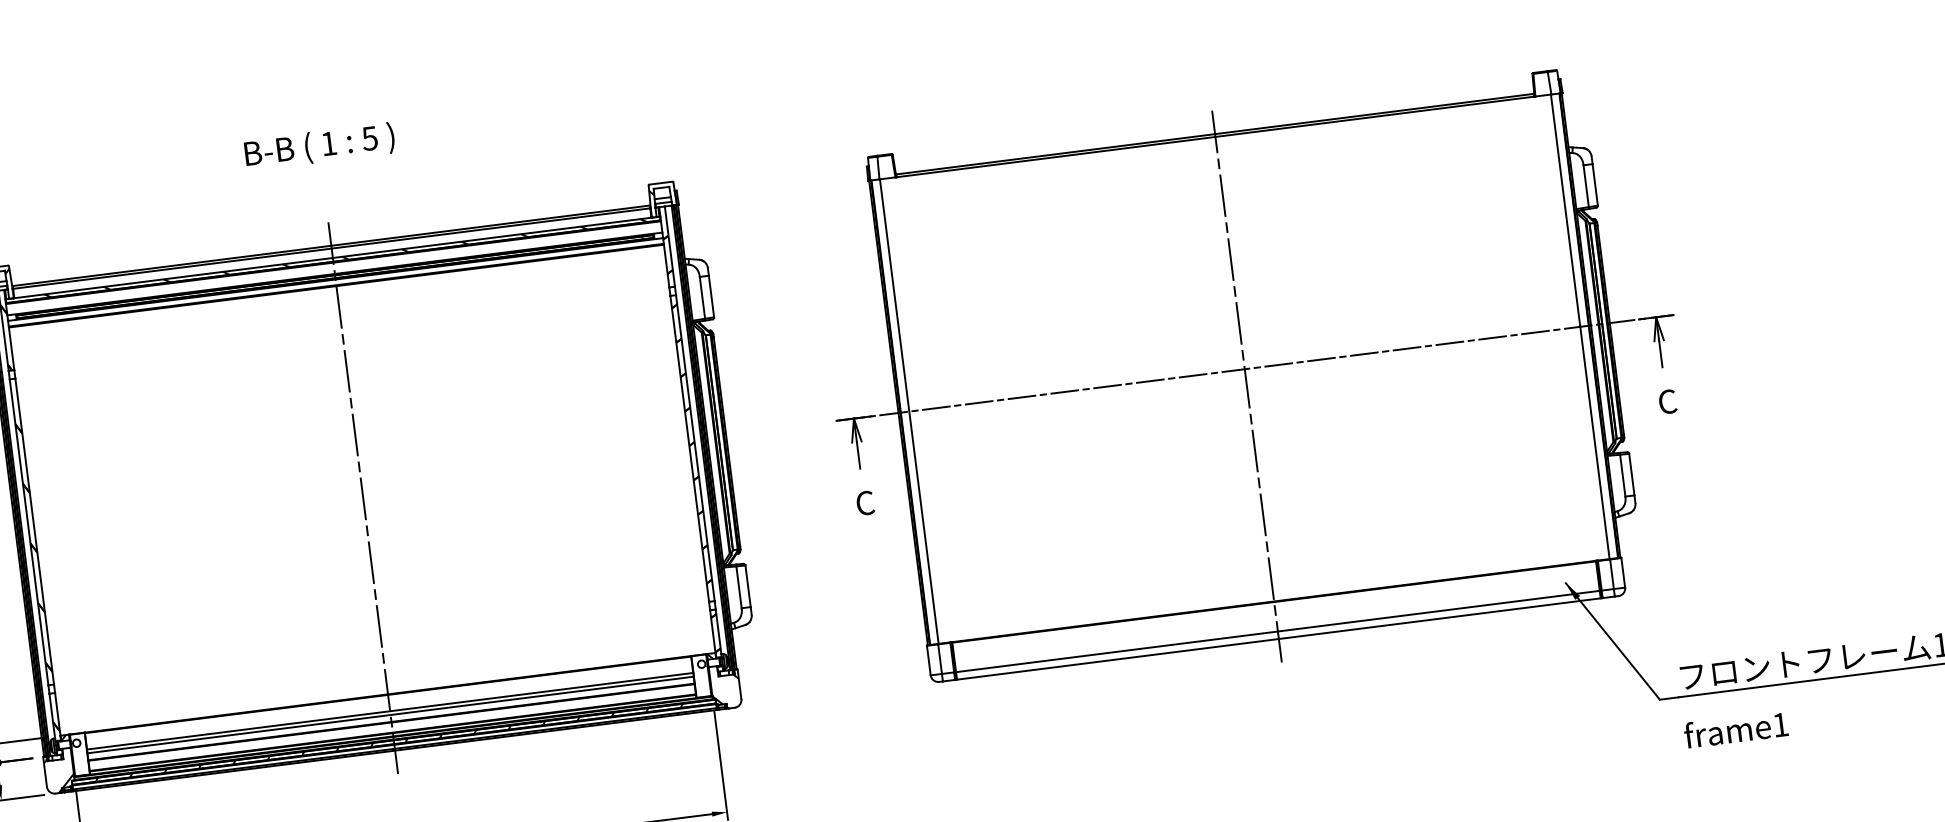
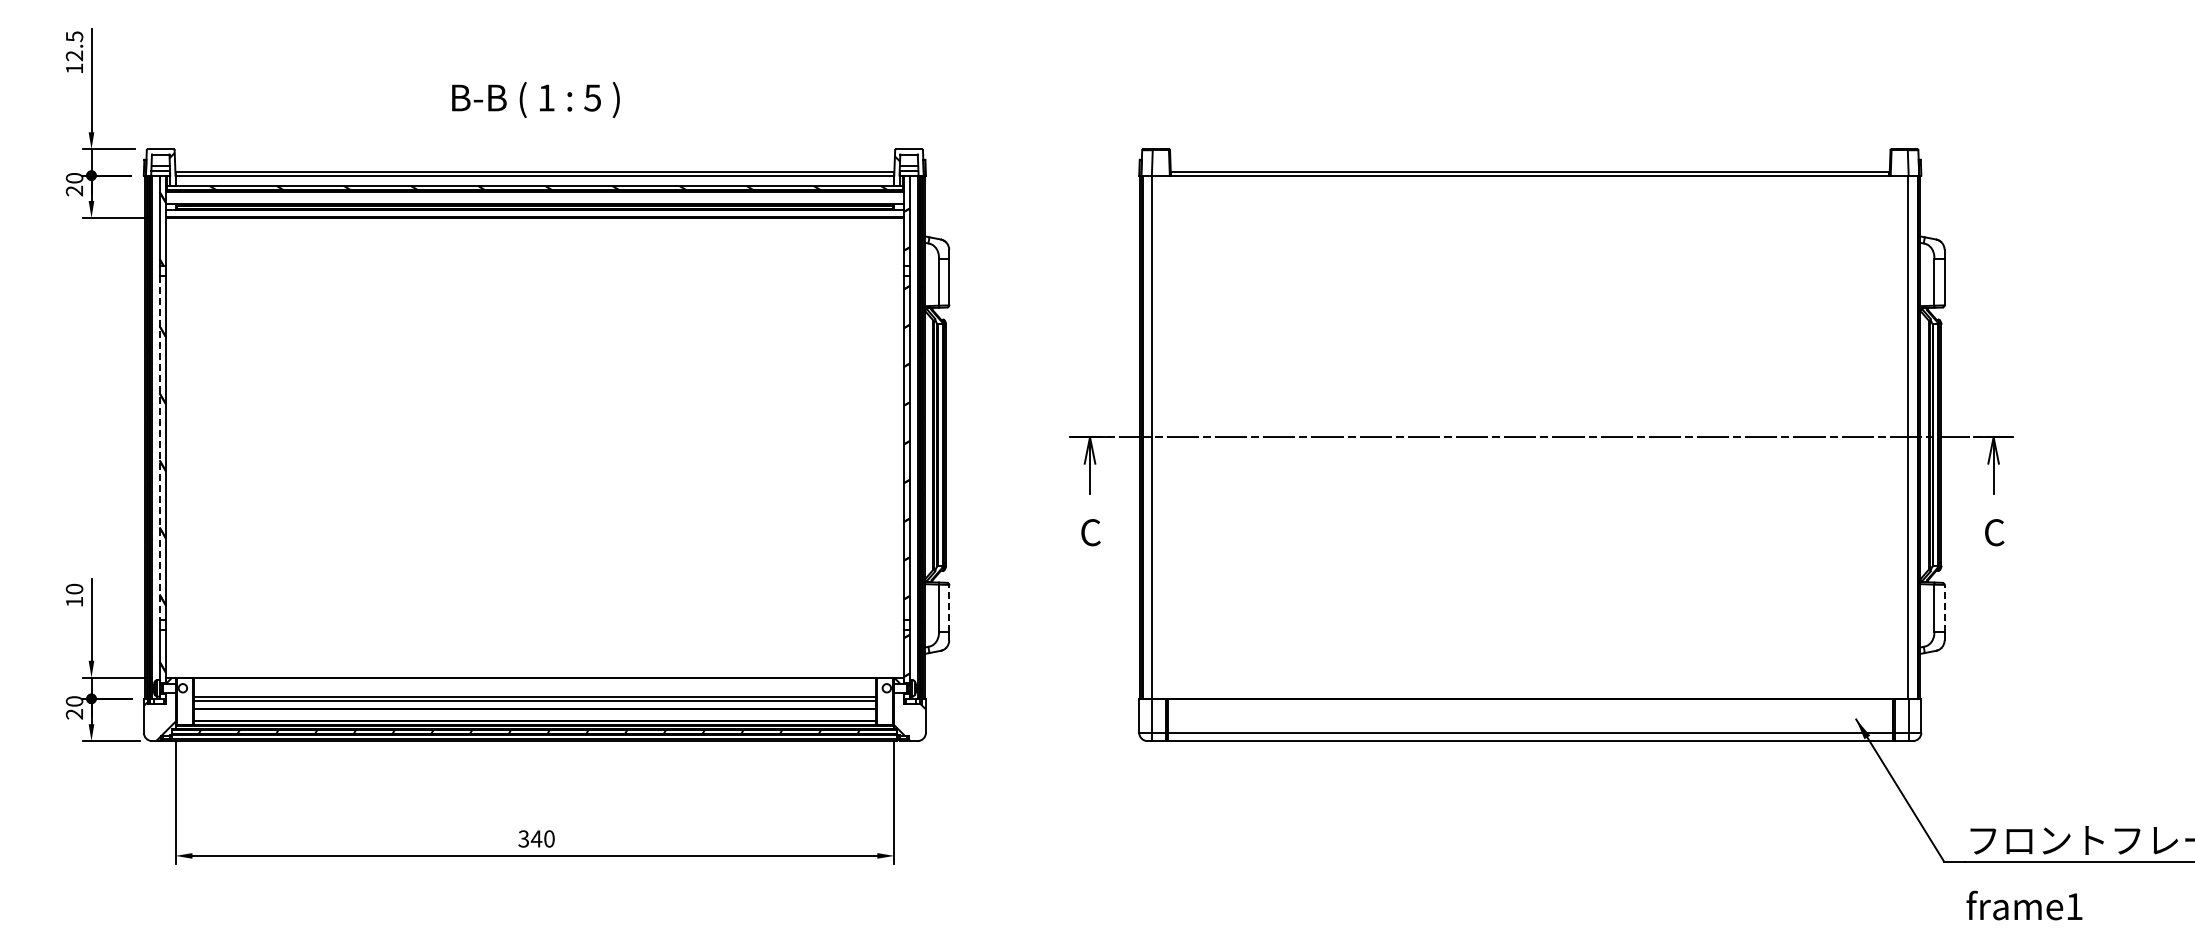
text: (319, 147) -> (535, 100), moved
line: (1247, 386) -> (1530, 456), removed
line: (1631, 473) -> (1944, 607), solid -> dashed
line: (362, 498) -> (534, 456), removed
line: (29, 532) -> (159, 448), solid -> dashed
line: (748, 585) -> (949, 607), solid -> dashed

